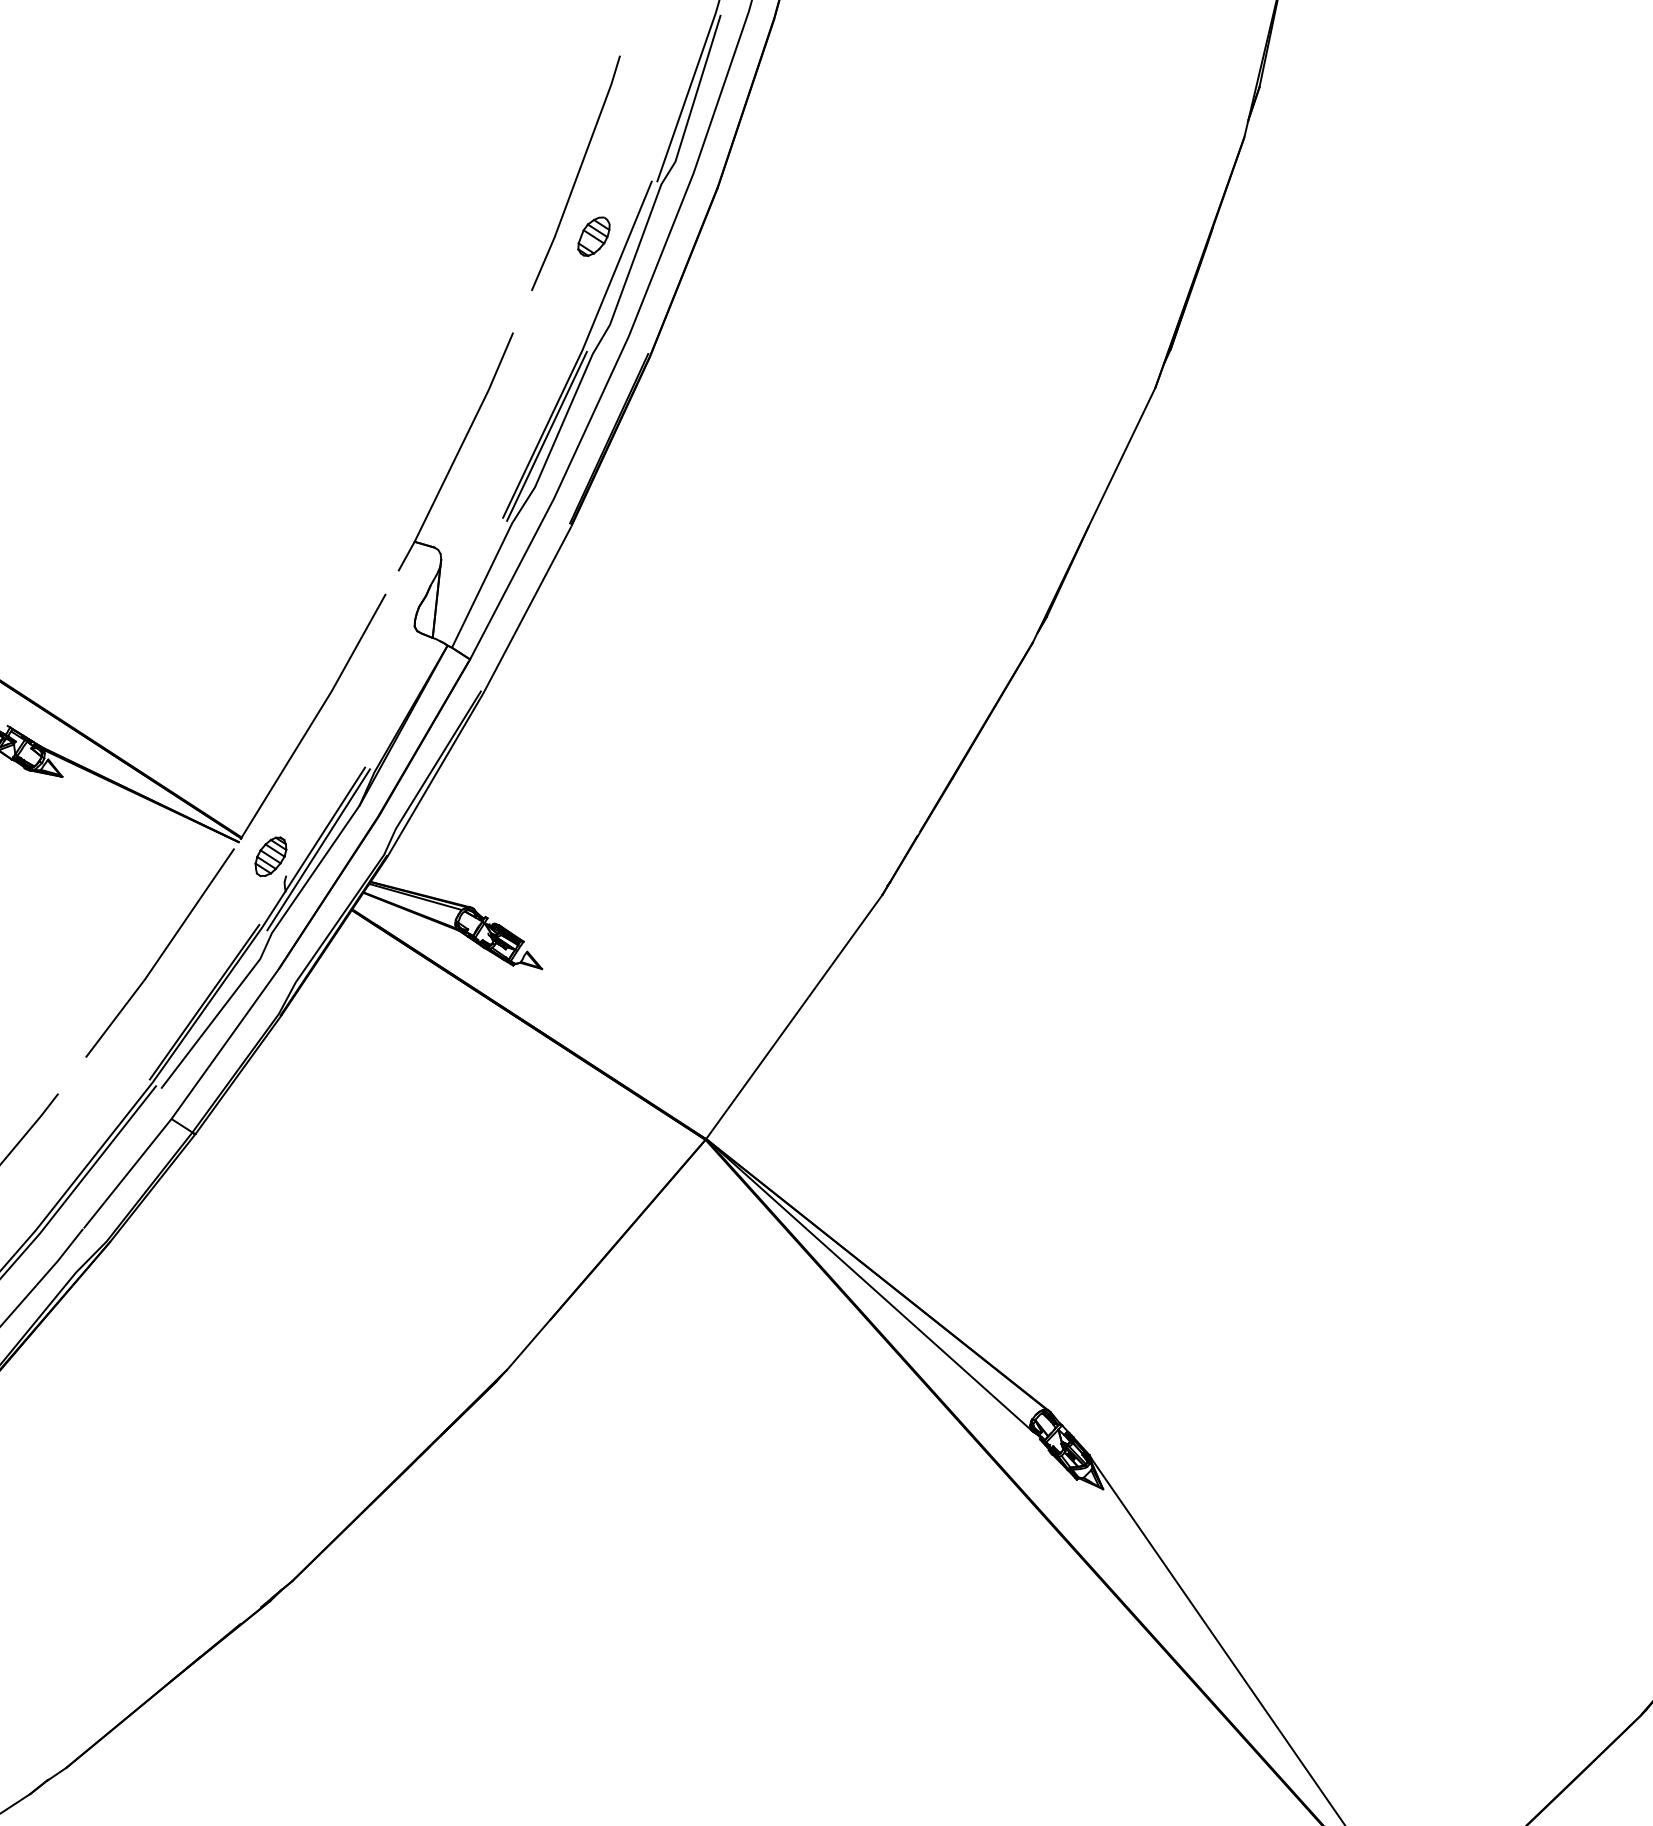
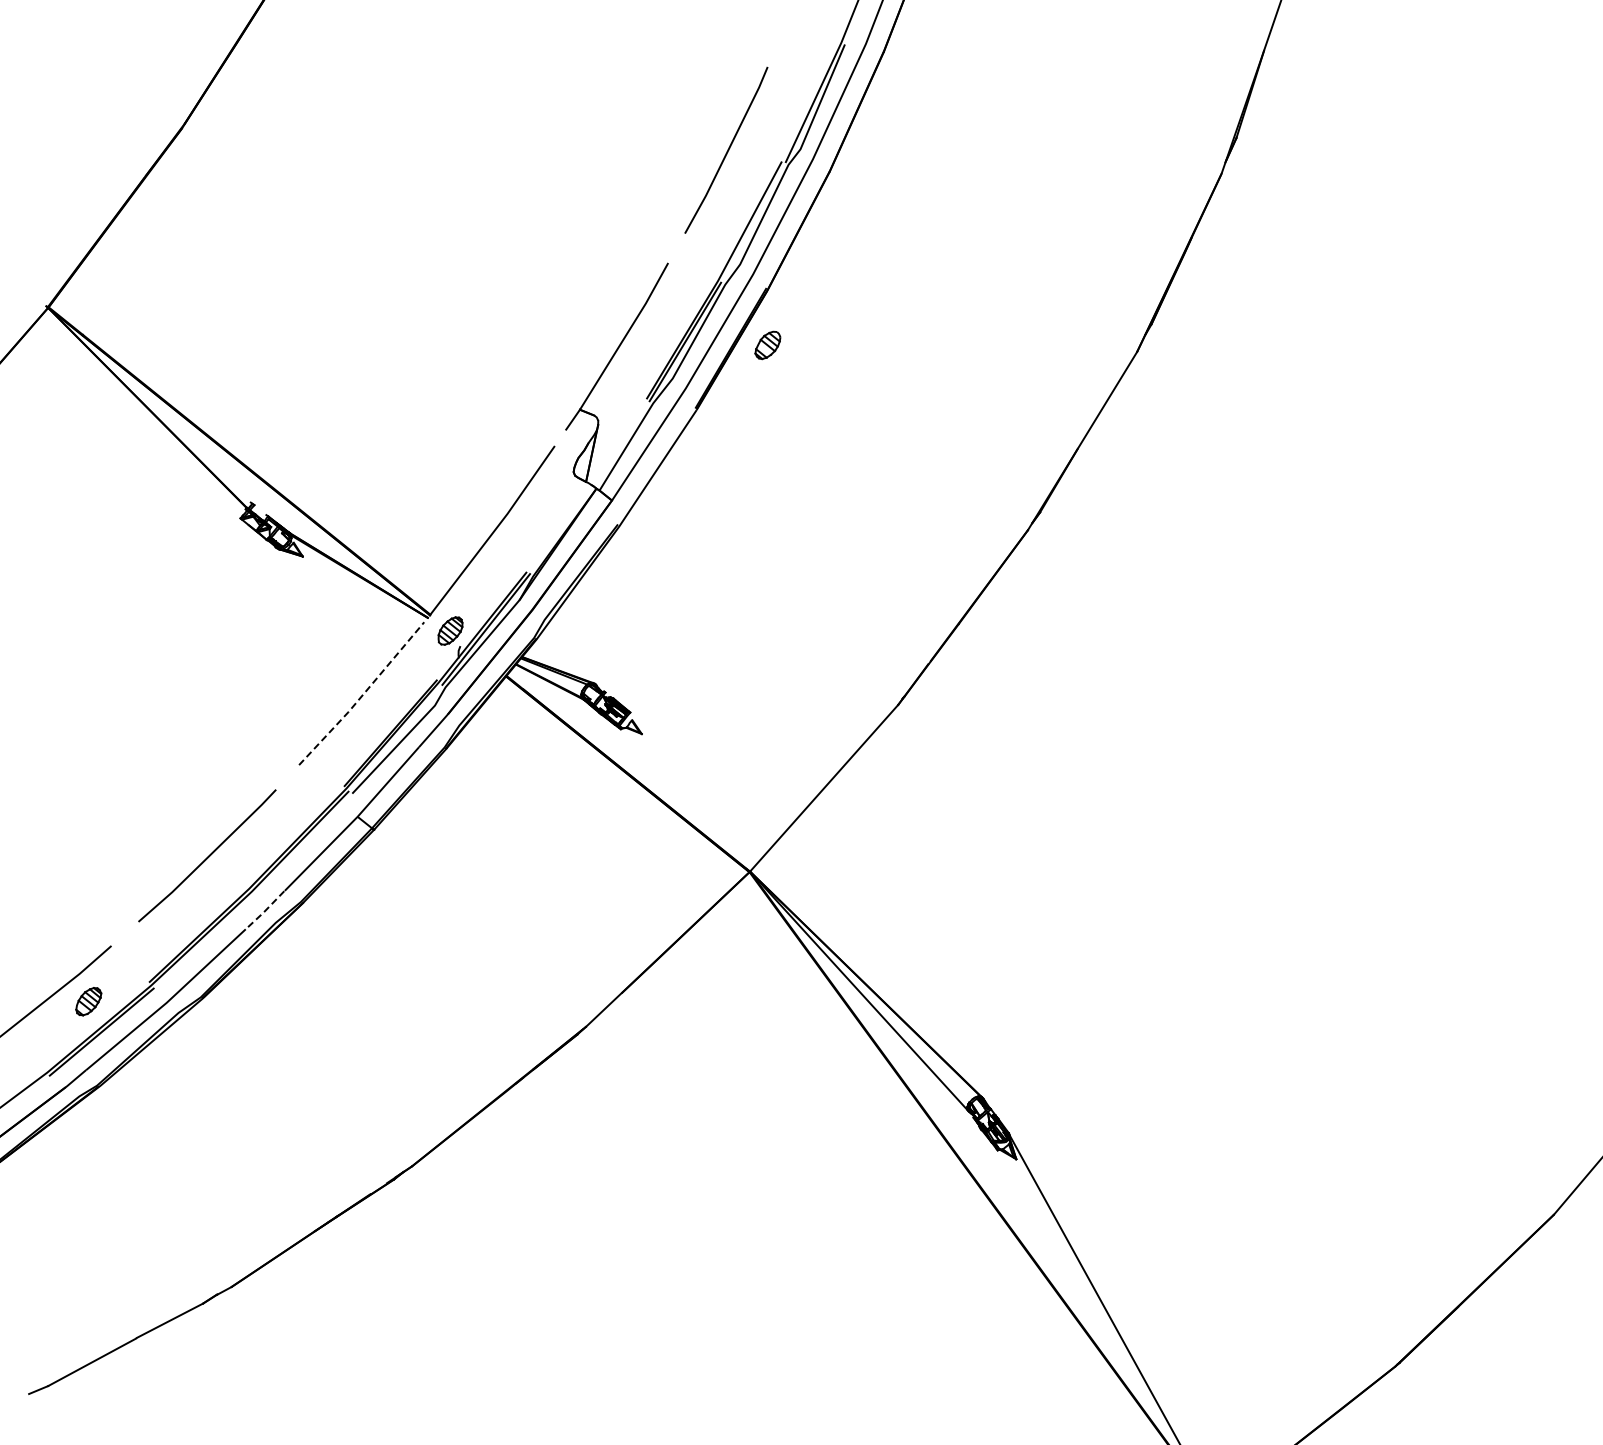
part: (593, 236) -> (767, 345), moved
line: (161, 955) -> (362, 695), solid -> dashed
line: (59, 1258) -> (264, 911), solid -> dashed

